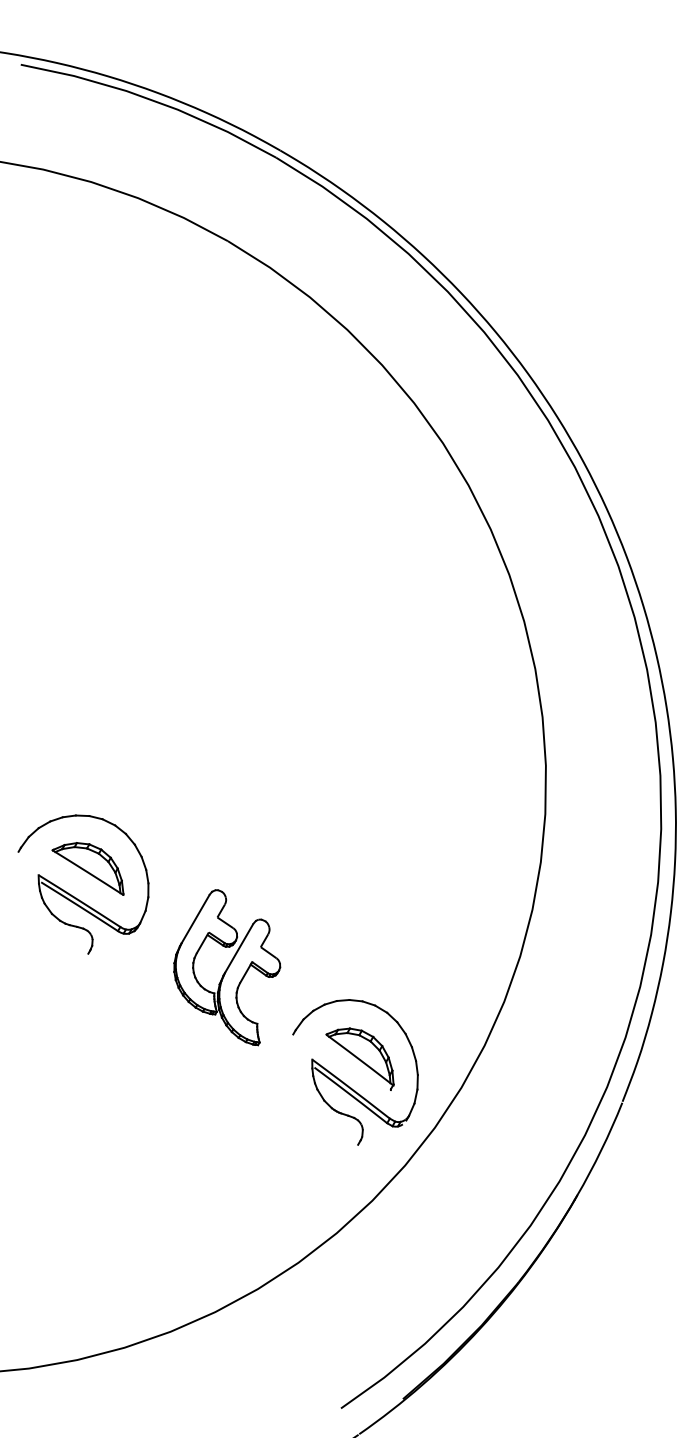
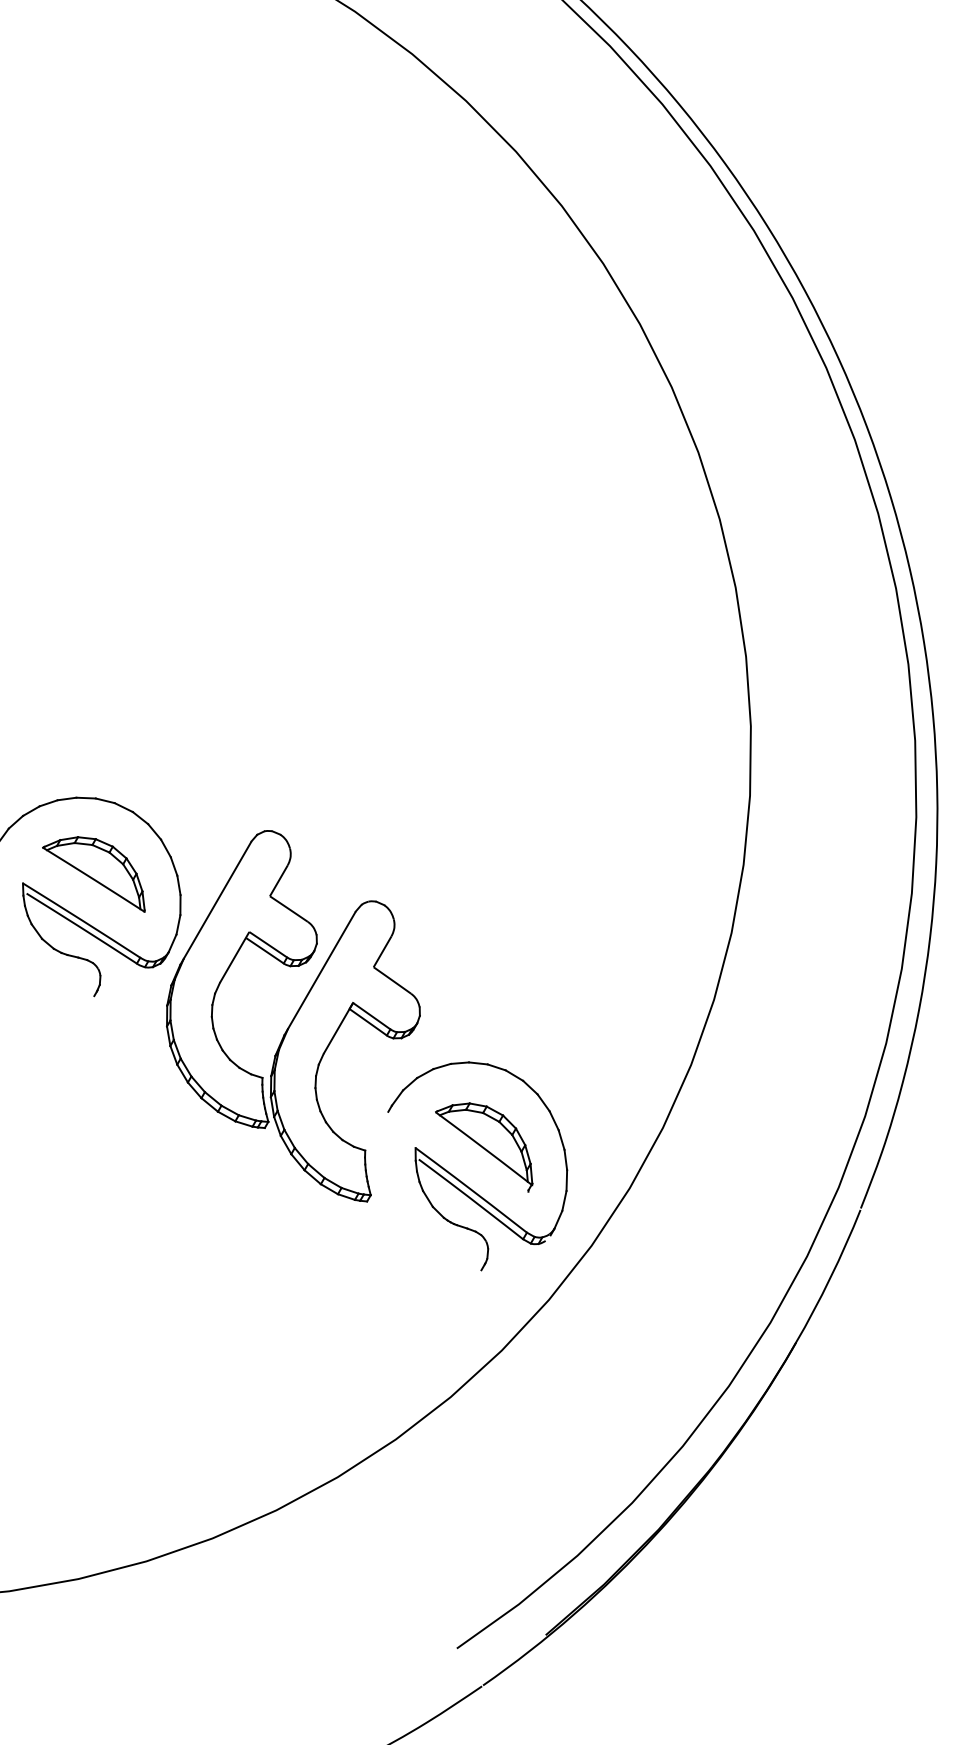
part: (227, 967) -> (293, 1015), size x1.67

